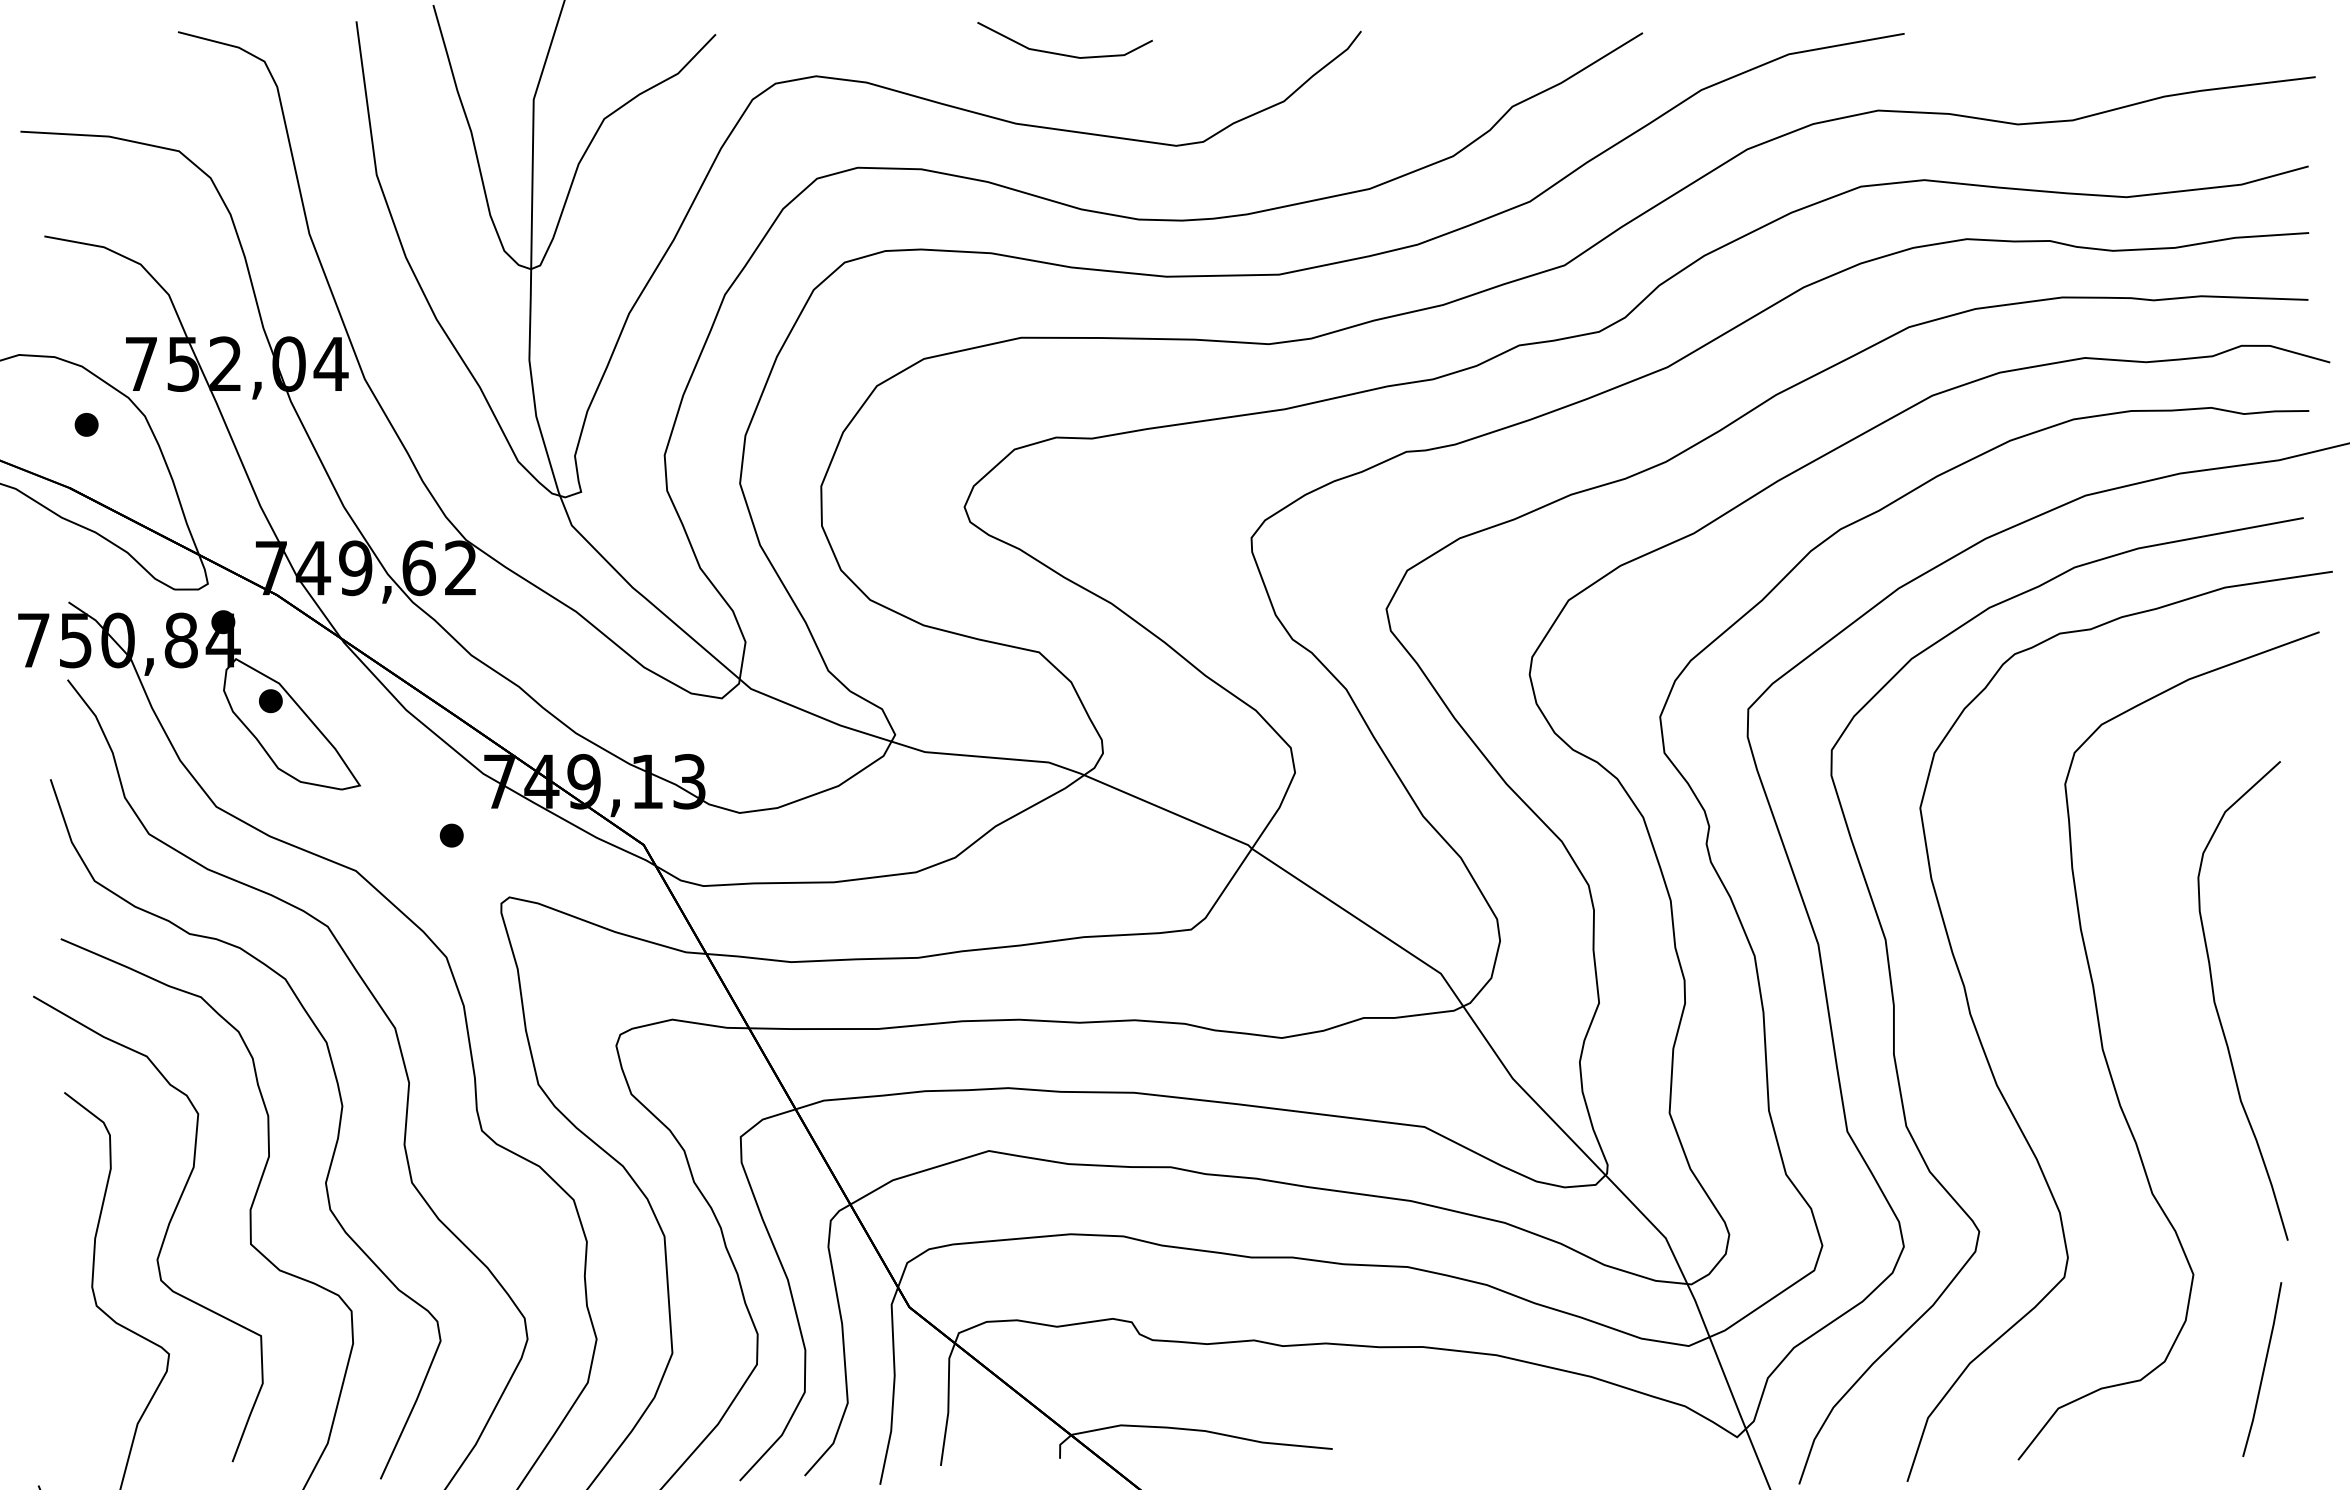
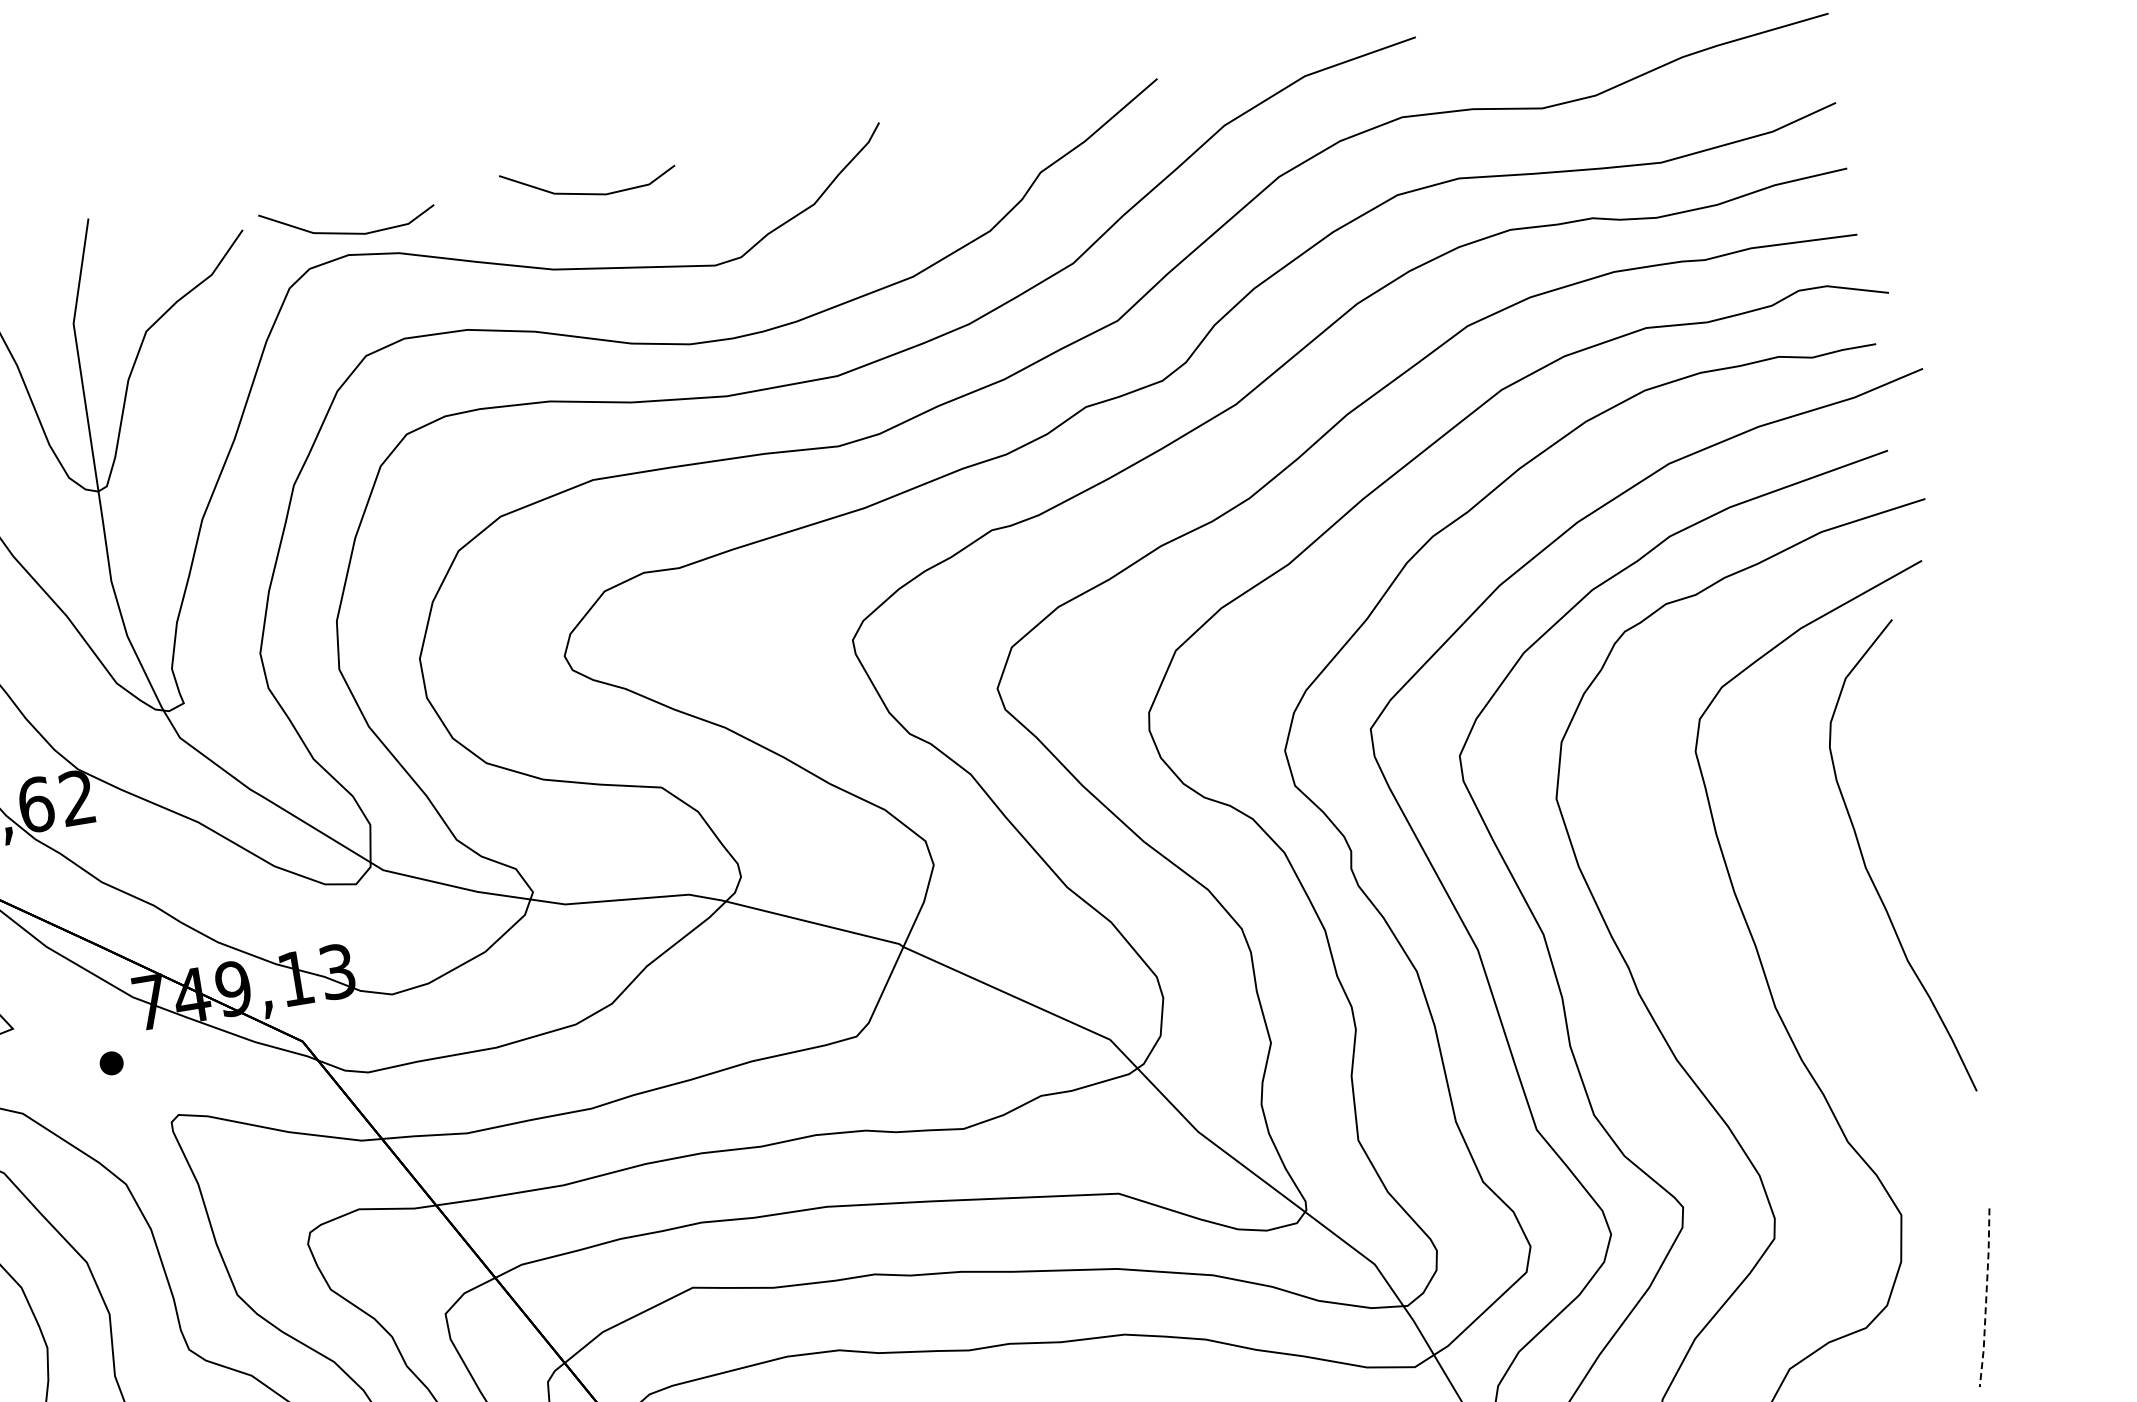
line: (817, 53) -> (346, 232), added
curve: (2217, 1008) -> (1869, 873), moved
line: (2263, 1370) -> (1986, 1298), solid -> dashed

